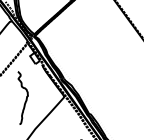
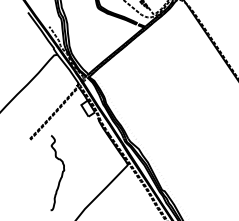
curve: (26, 98) -> (61, 173), moved

